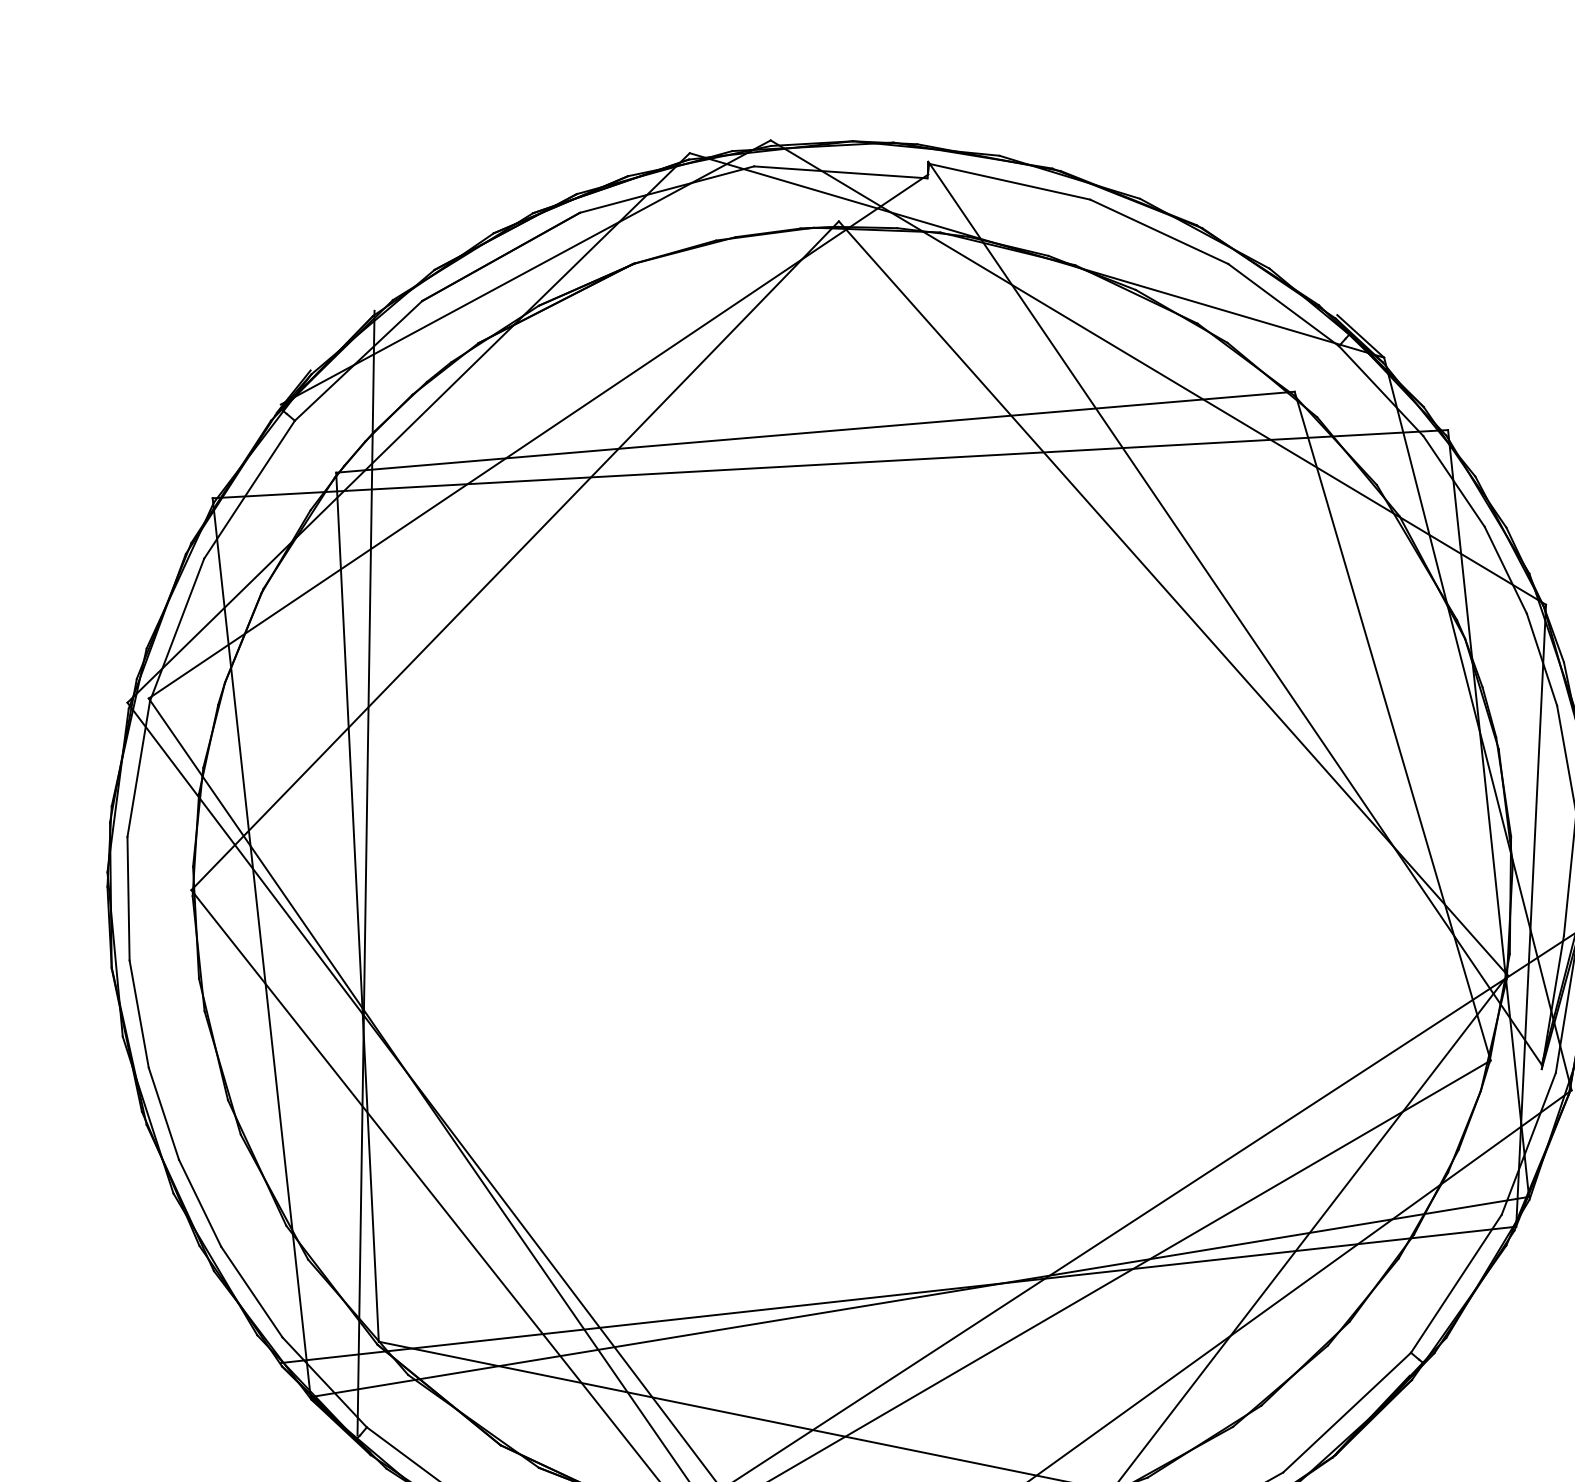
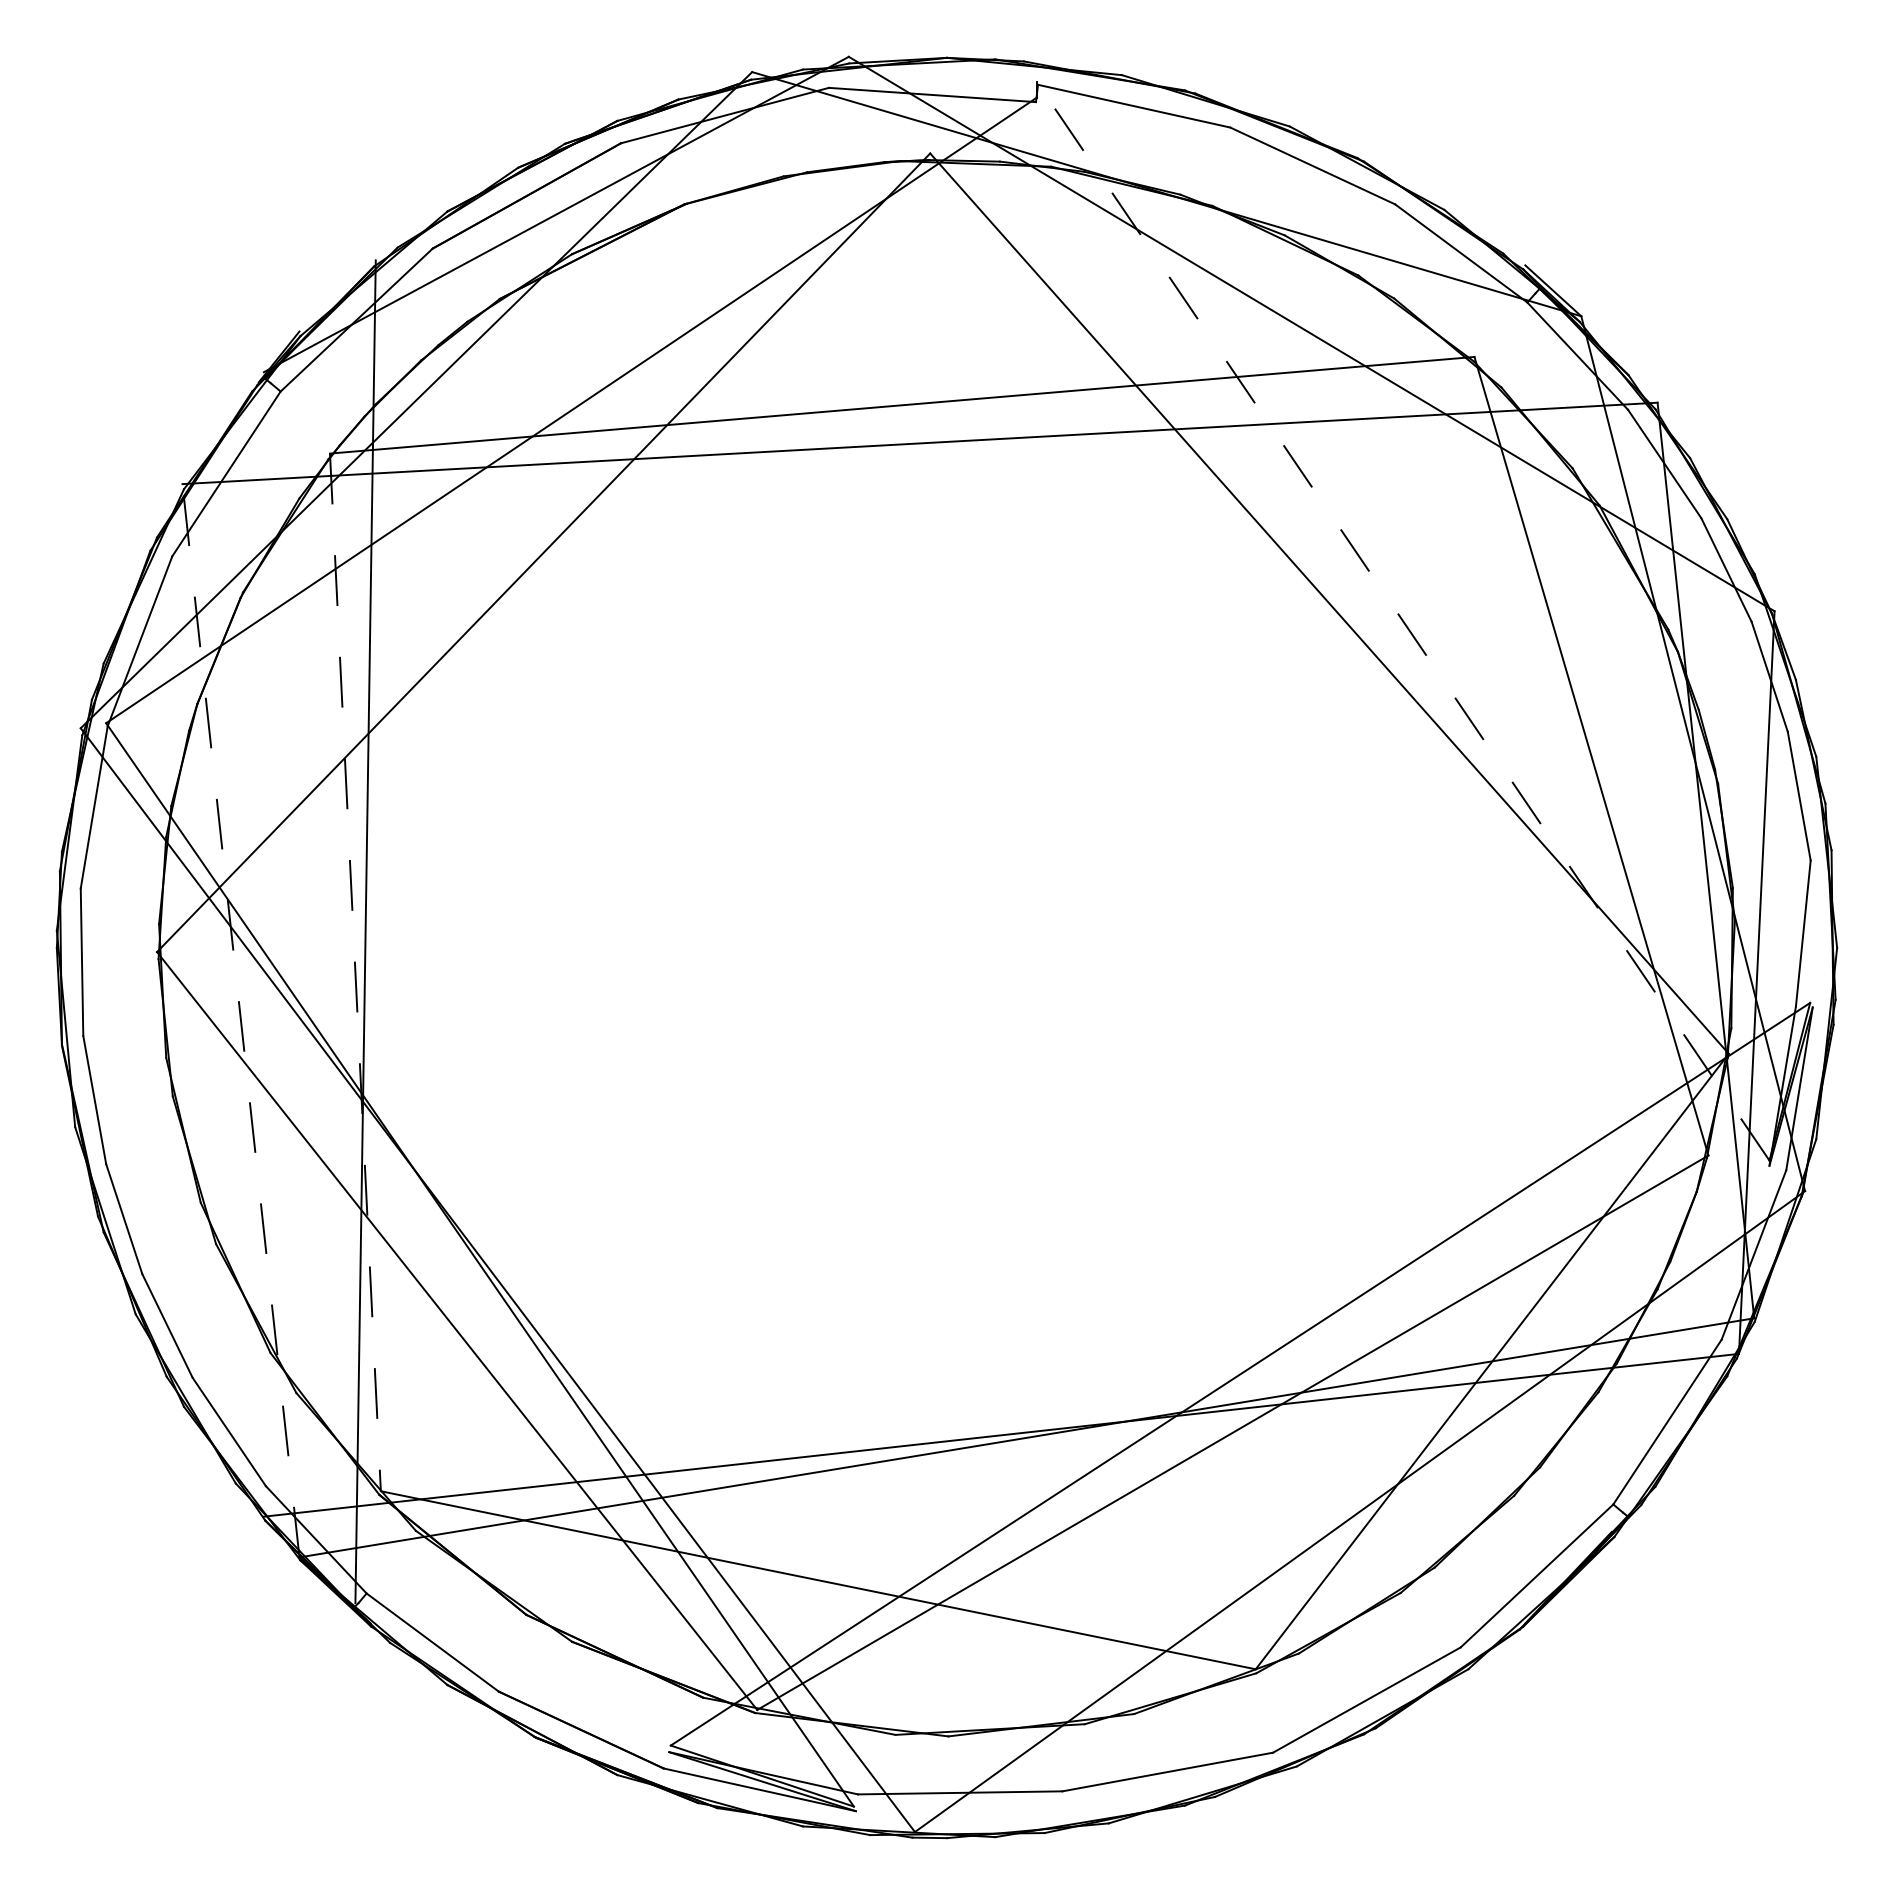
line: (1235, 613) -> (1403, 621), solid -> dashed
line: (357, 907) -> (355, 972), solid -> dashed
line: (261, 947) -> (240, 1020), solid -> dashed

